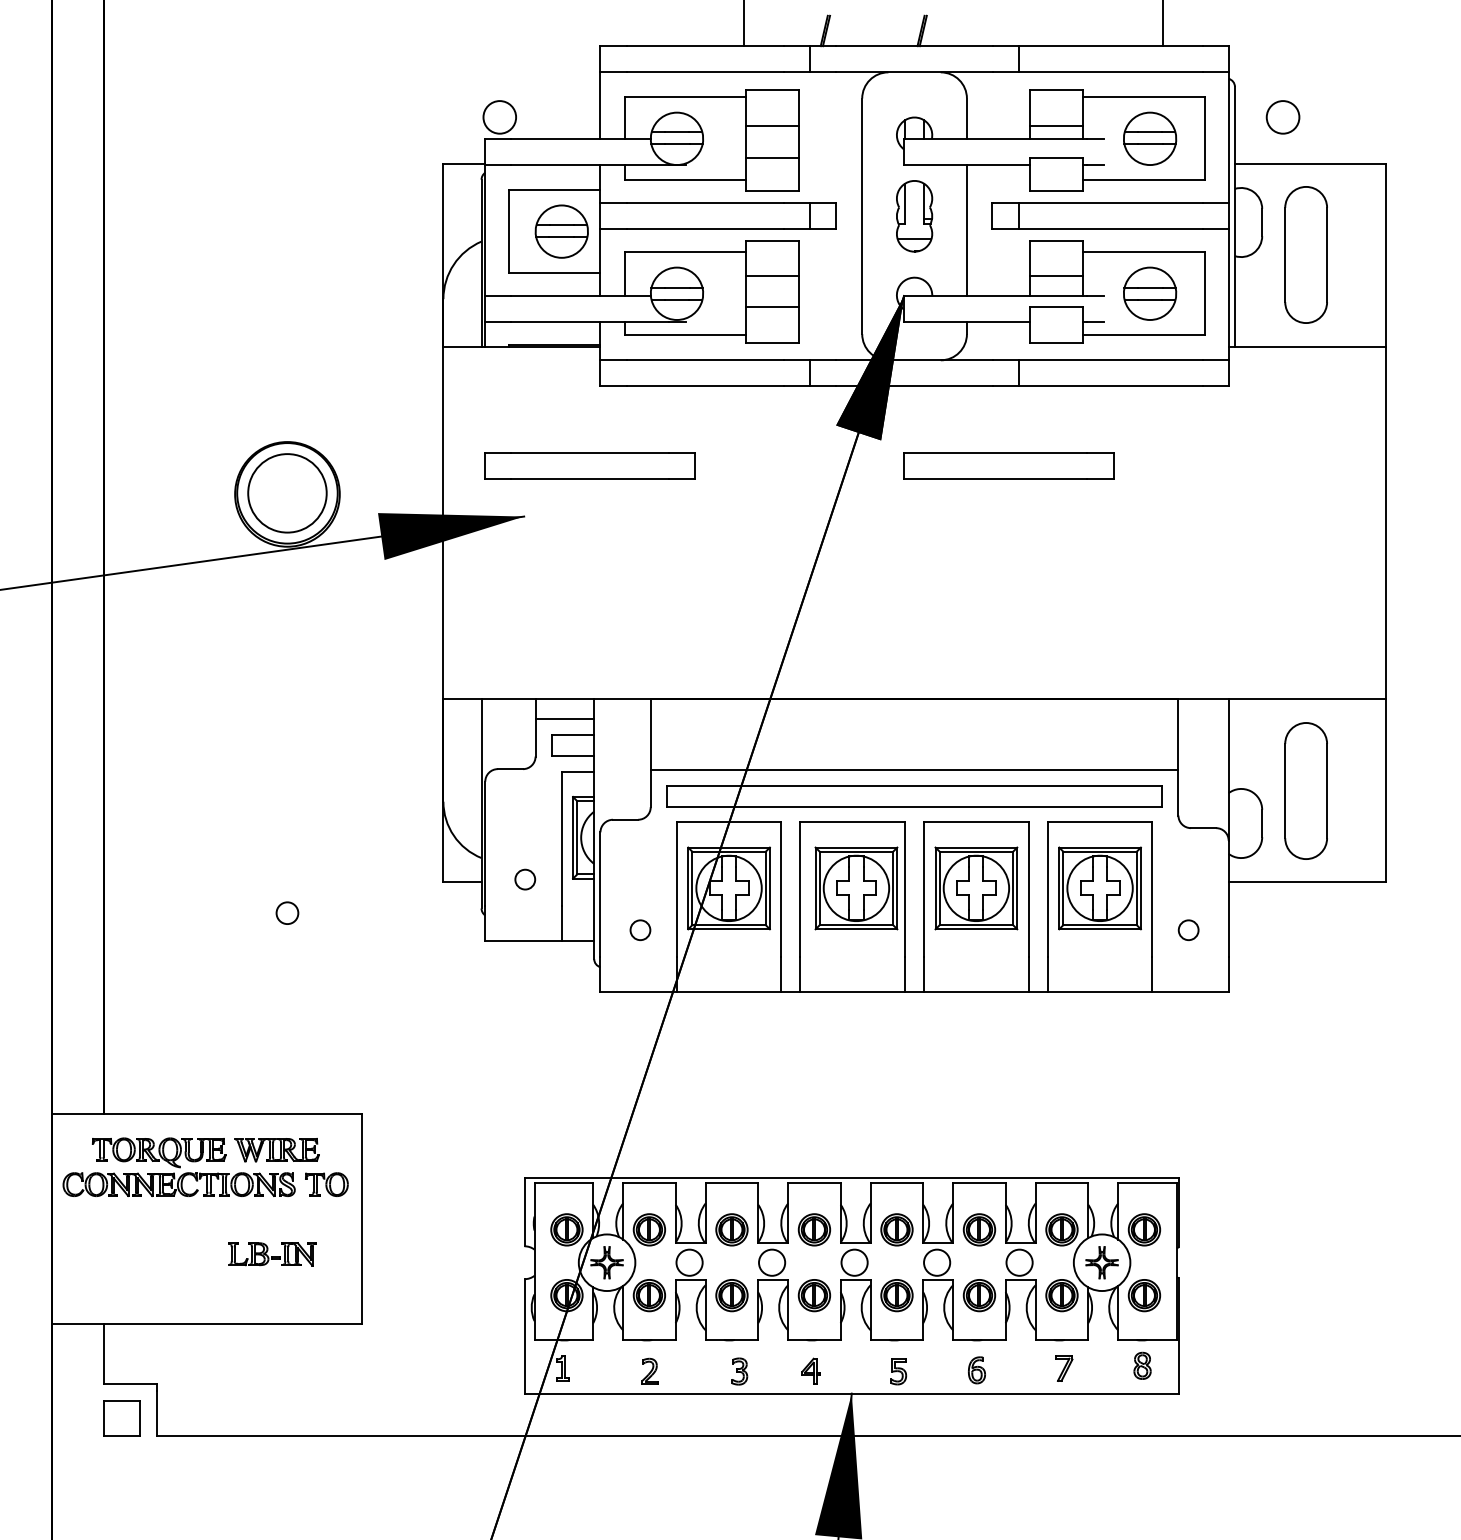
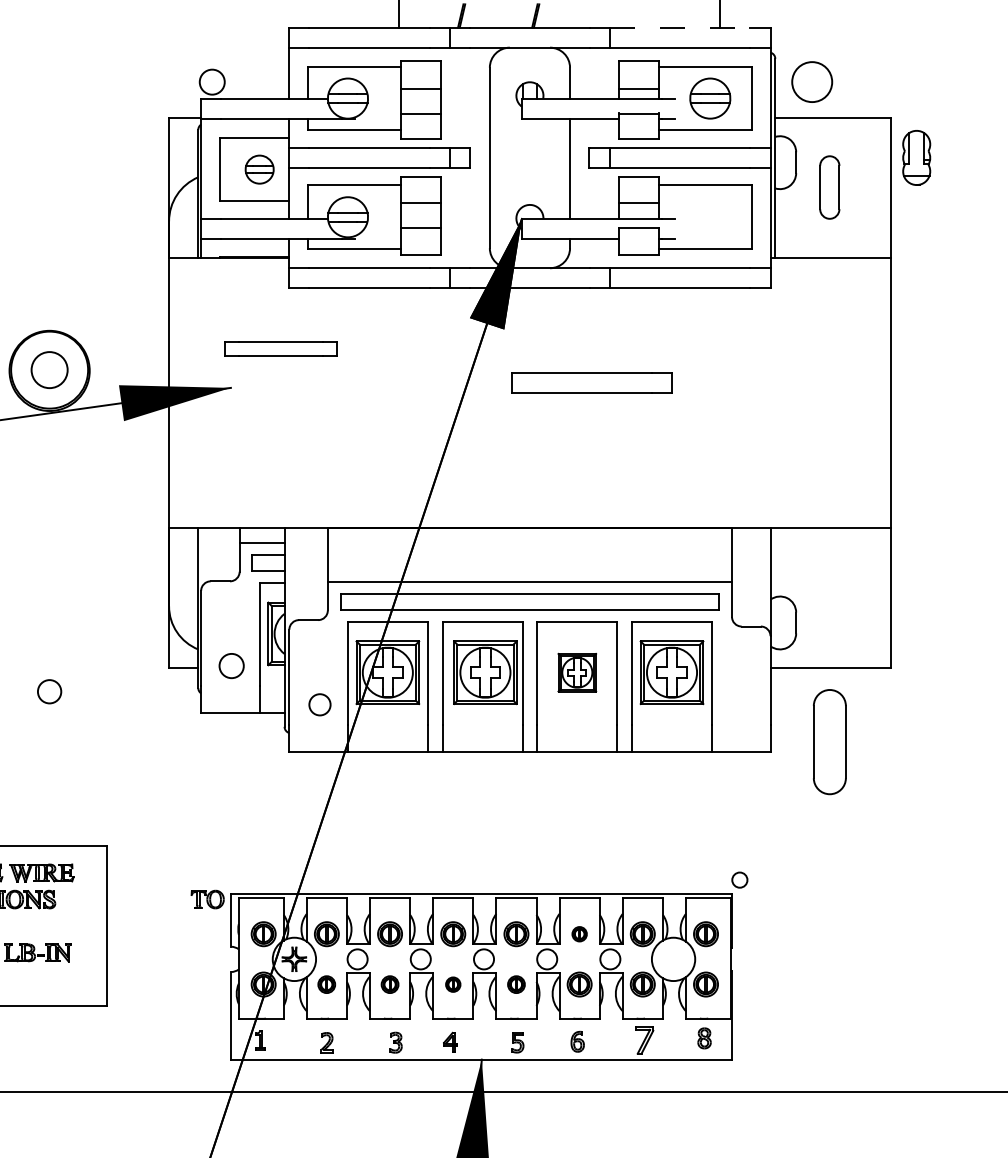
line: (1110, 46) -> (679, 27), solid -> dashed
circle: (1282, 117) -> (811, 82), size x1.6
part: (914, 216) -> (916, 158), moved
part: (561, 231) -> (259, 169), size x0.7
part: (1305, 254) -> (829, 187), size x0.6
part: (1150, 293) -> (710, 217), removed
part: (589, 465) -> (280, 348), size x0.7
part: (1008, 465) -> (591, 382), moved
circle: (287, 493) -> (49, 370), size x0.6
part: (1305, 790) -> (829, 741), moved
circle: (525, 879) -> (231, 665), size x1.6
part: (976, 888) -> (577, 672), size x0.6
circle: (287, 912) -> (49, 691), size x1.4
circle: (640, 929) -> (320, 704), size x1.4
circle: (1188, 929) -> (739, 879), moved
part: (326, 1184) -> (207, 899), moved
part: (979, 1229) -> (579, 933), size x0.6
part: (1101, 1262) -> (673, 959), removed
part: (648, 1295) -> (326, 984), size x0.7
part: (731, 1295) -> (389, 984), size x0.7
part: (814, 1295) -> (453, 984), size x0.6
part: (896, 1295) -> (516, 984), size x0.7
part: (1064, 1368) -> (644, 1040), size x1.4

